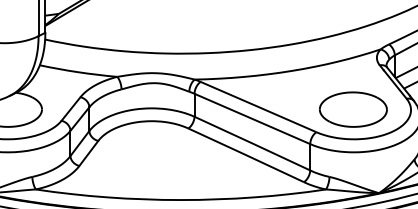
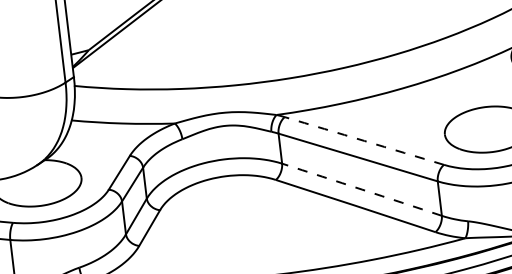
arc: (258, 107) -> (364, 141), solid -> dashed
arc: (252, 143) -> (362, 189), solid -> dashed

